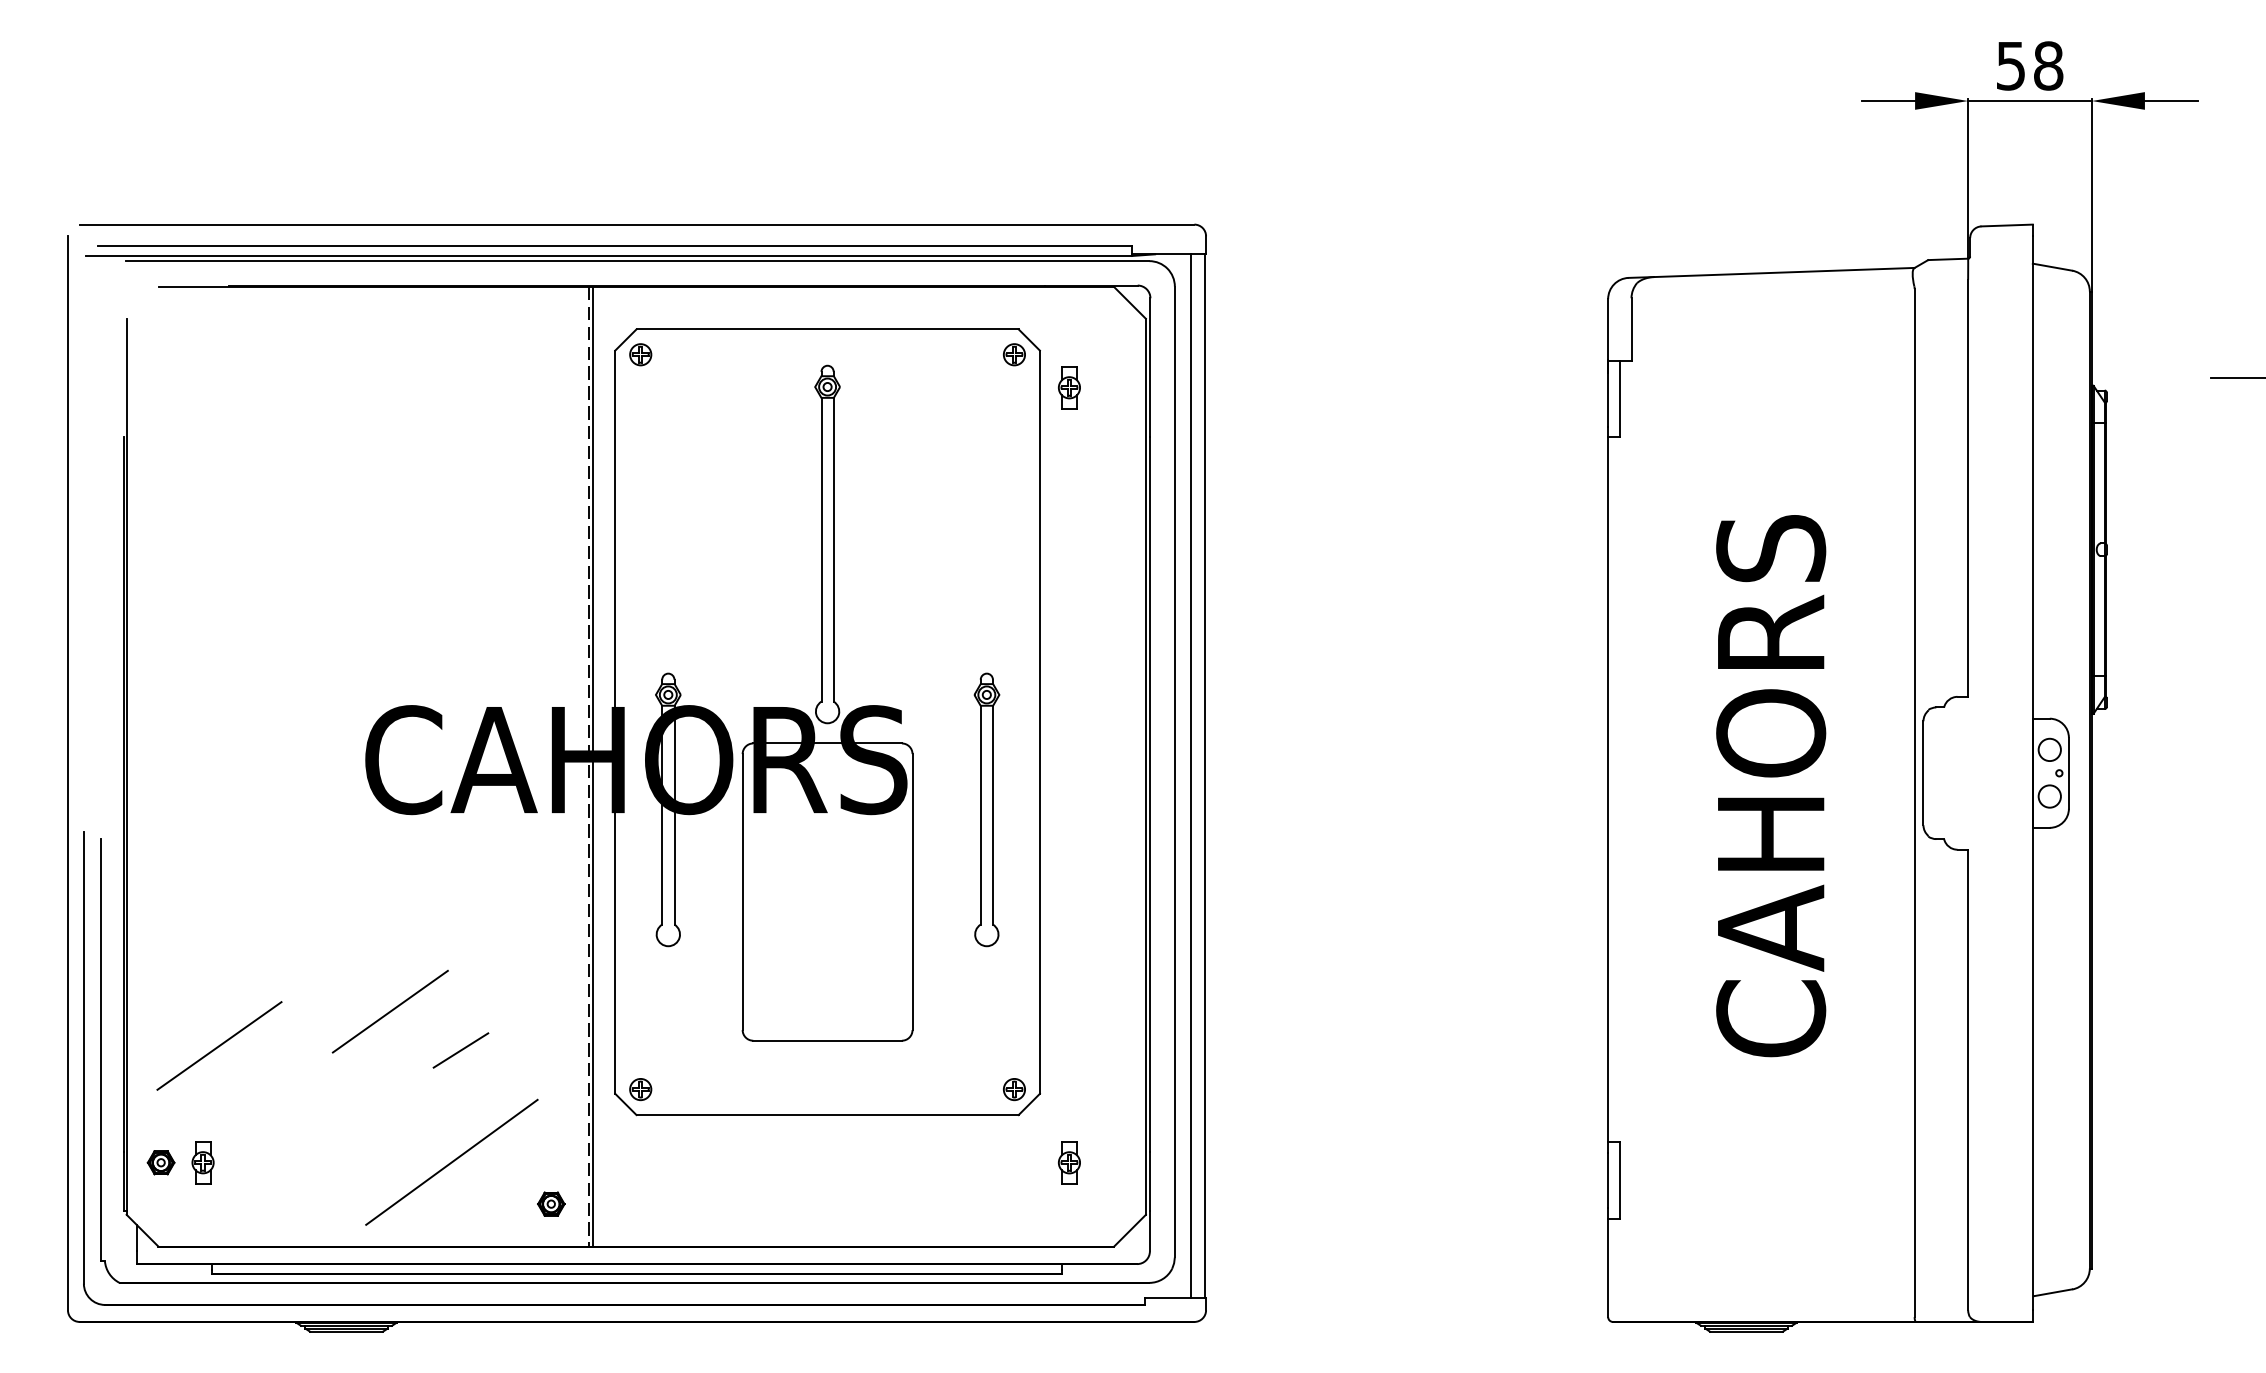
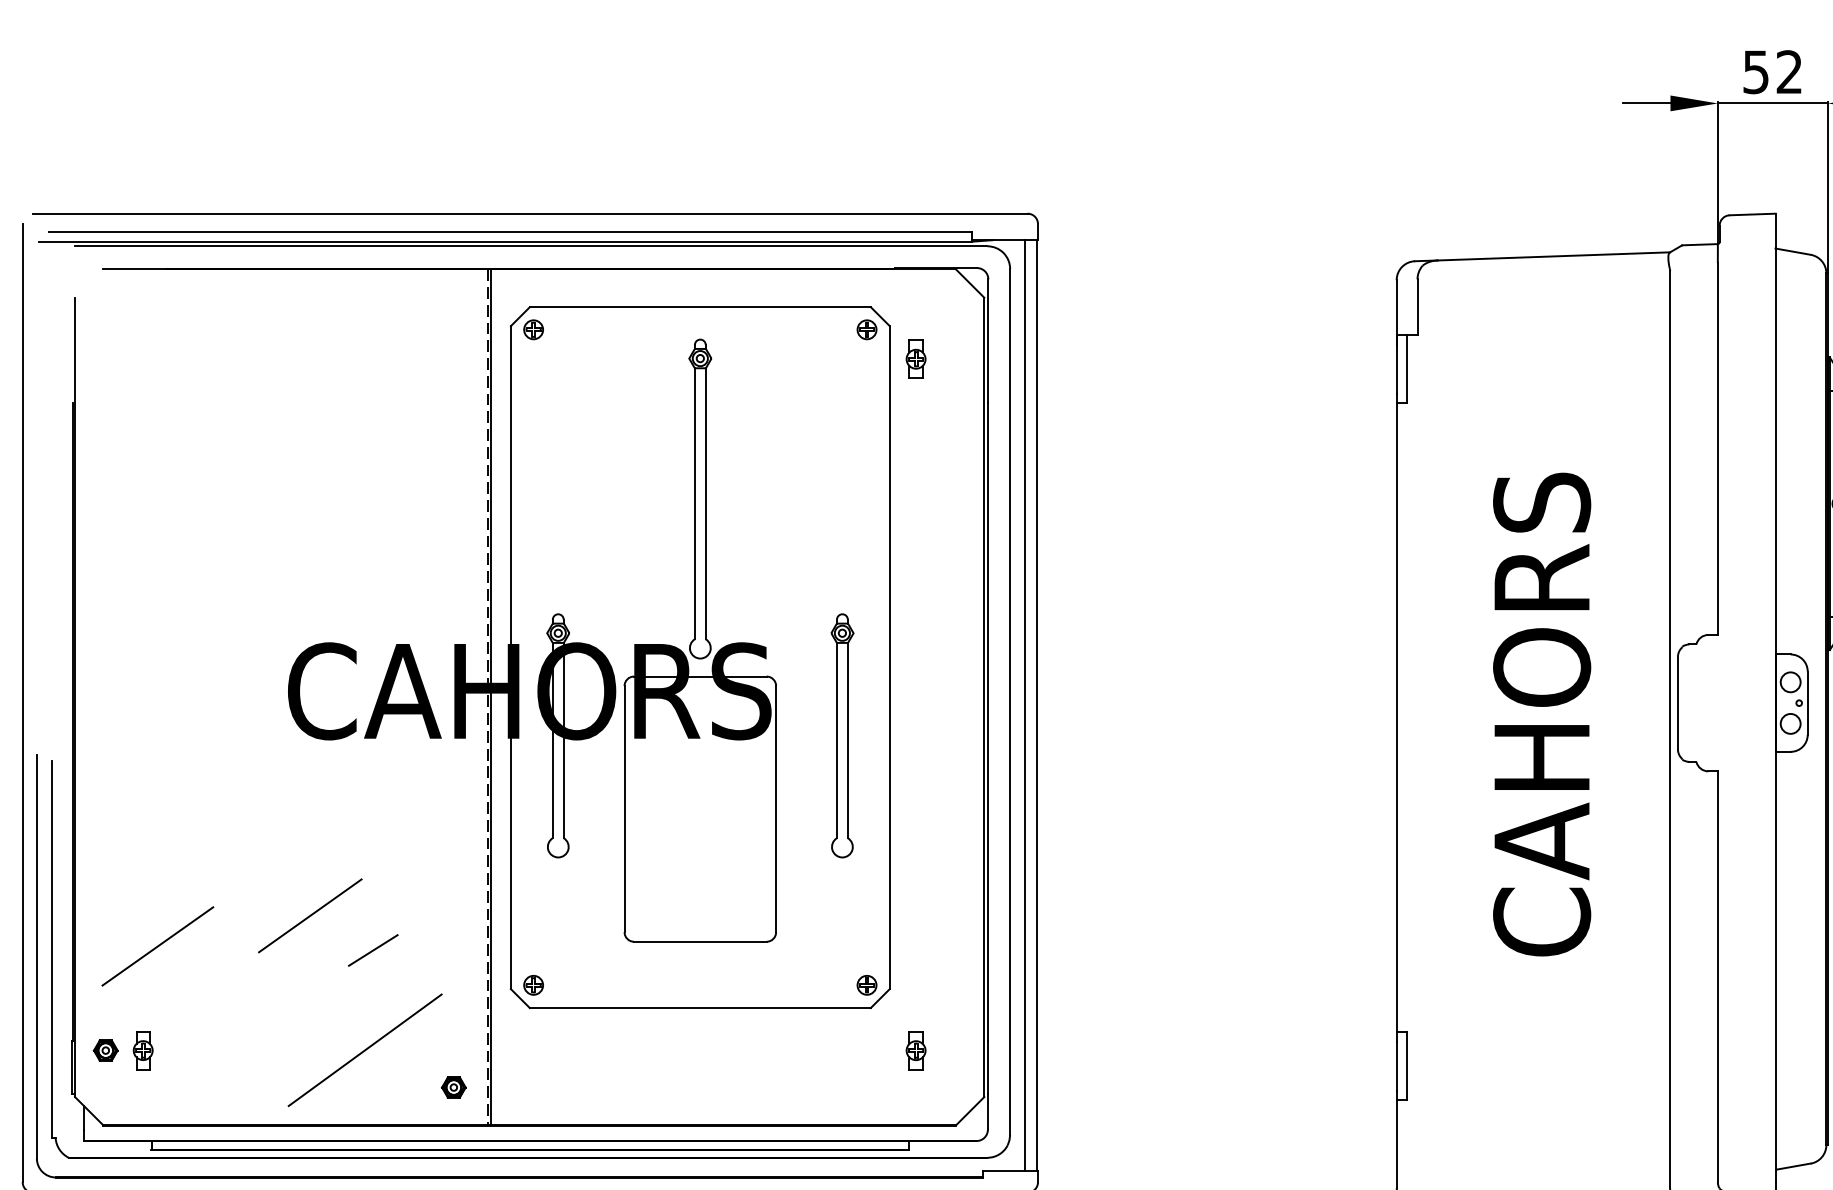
text: (2048, 65) -> (1789, 71), 58 -> 52

